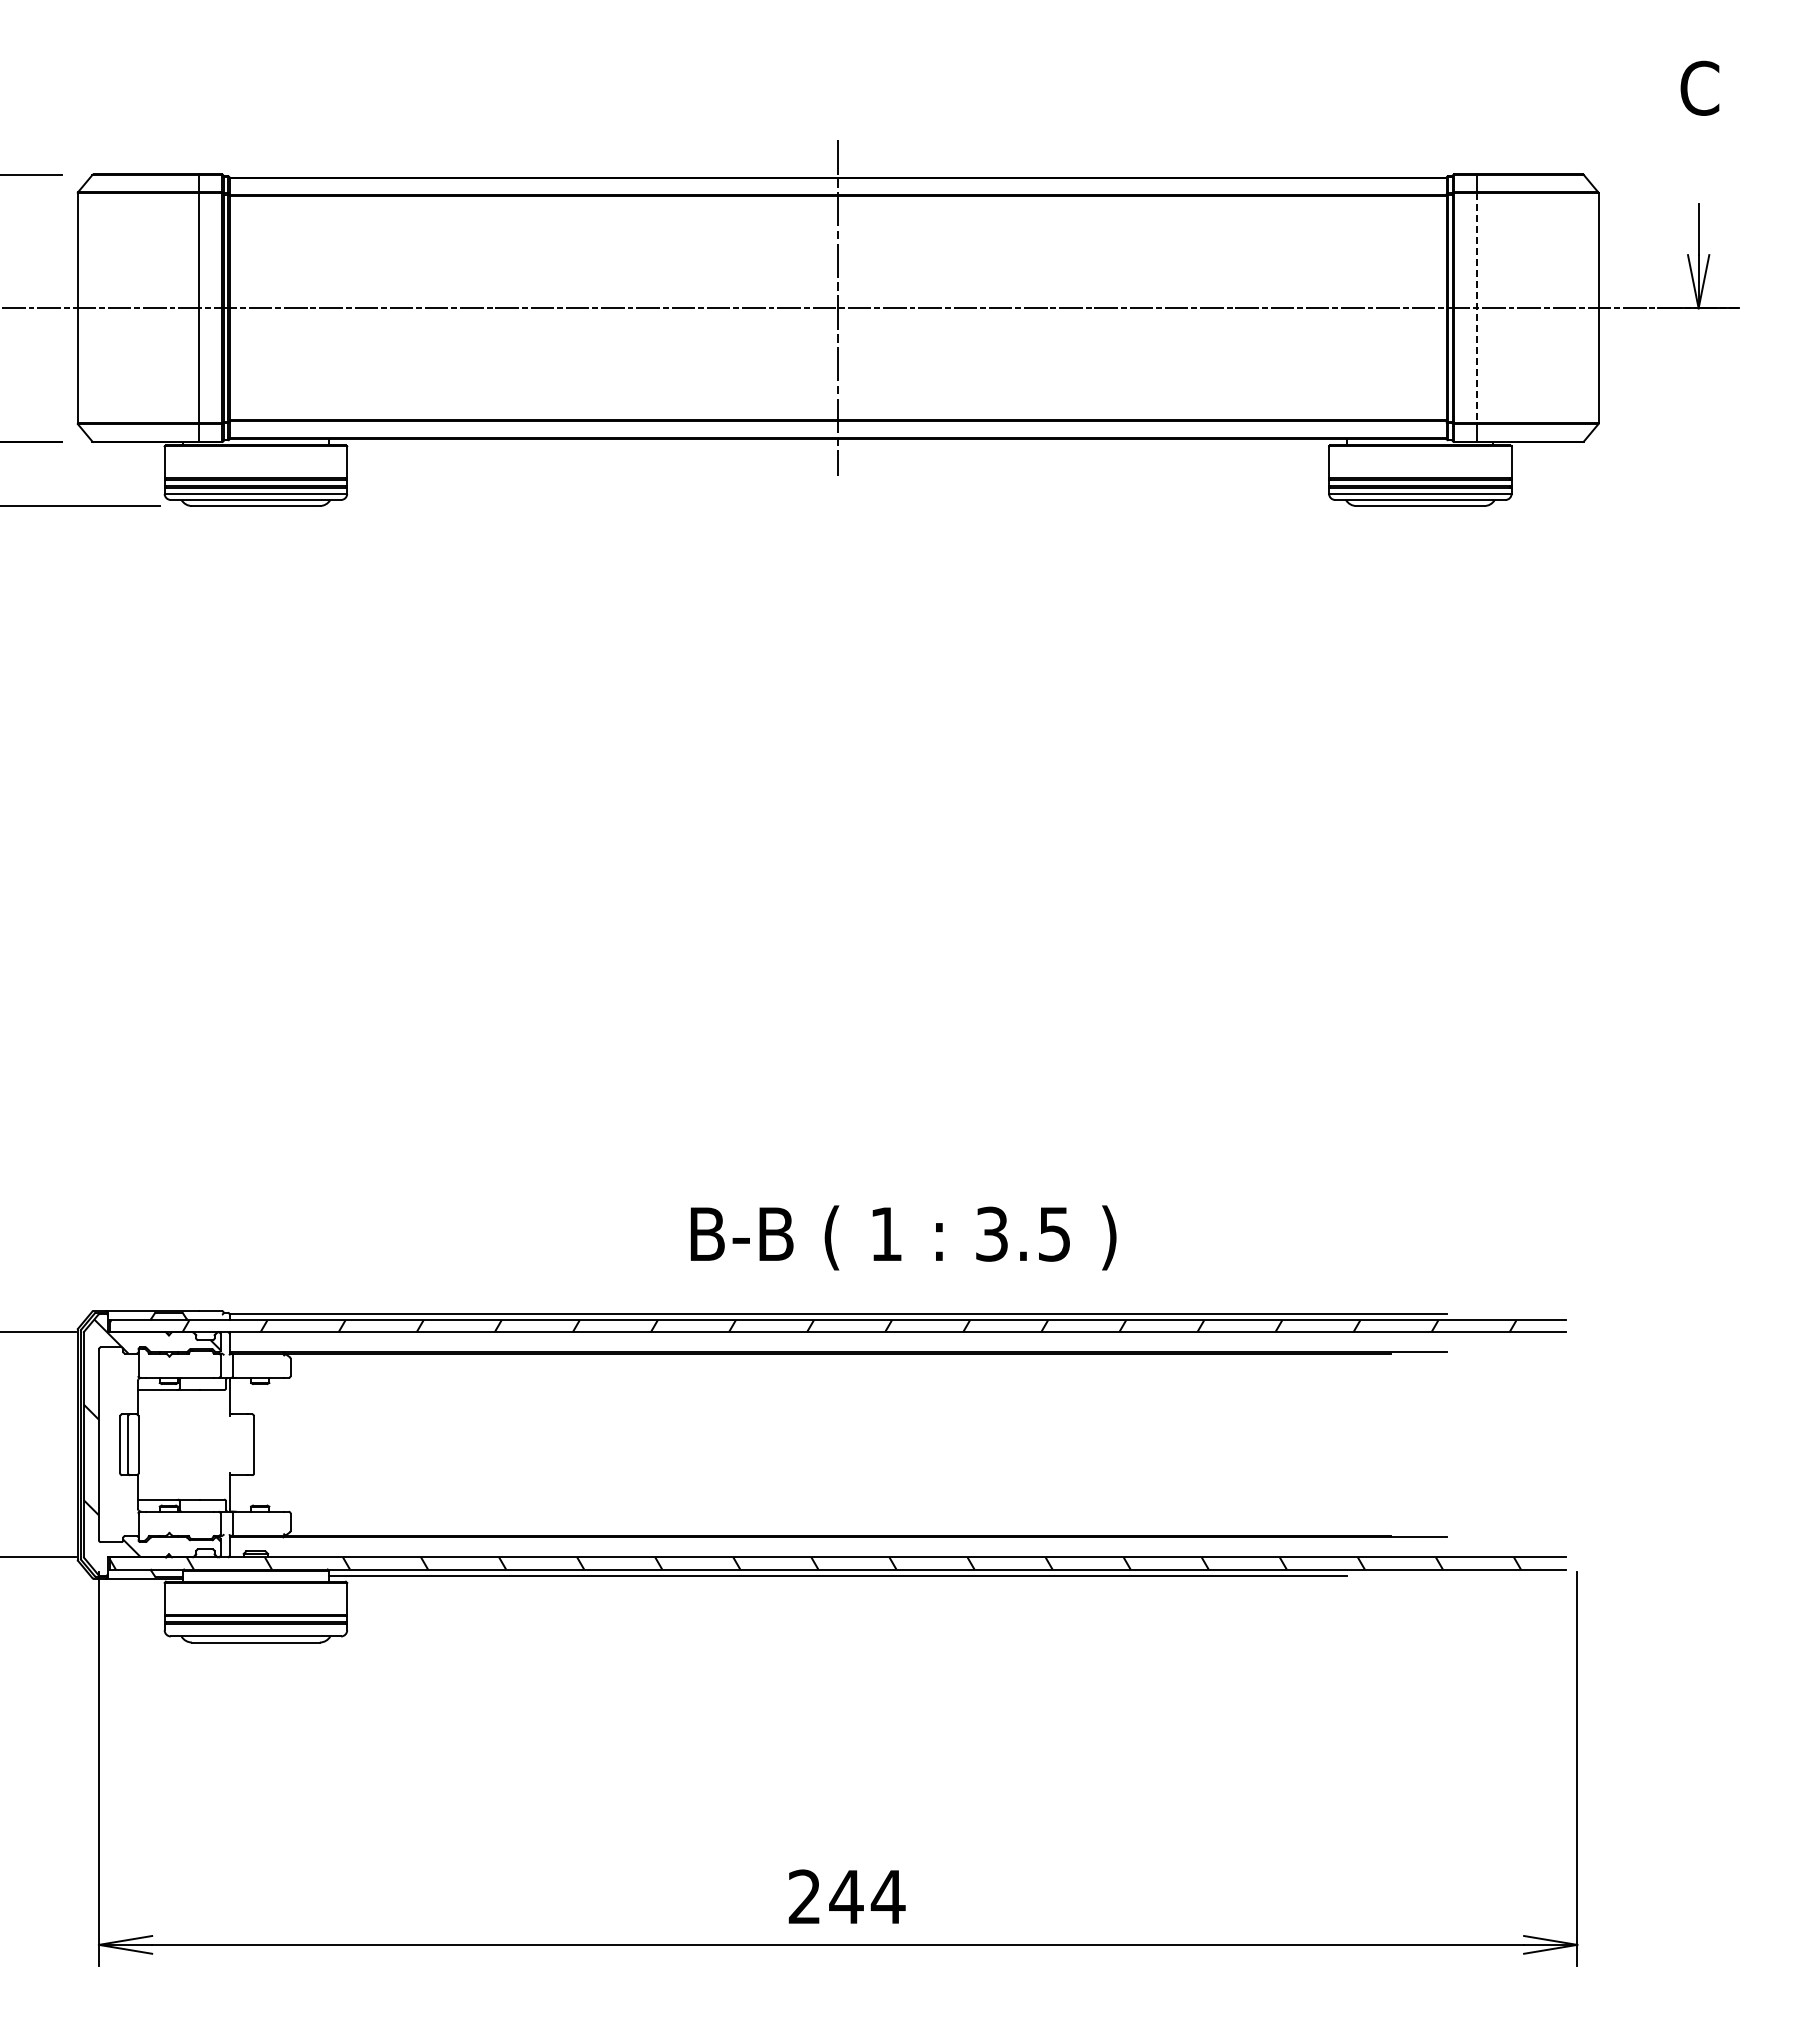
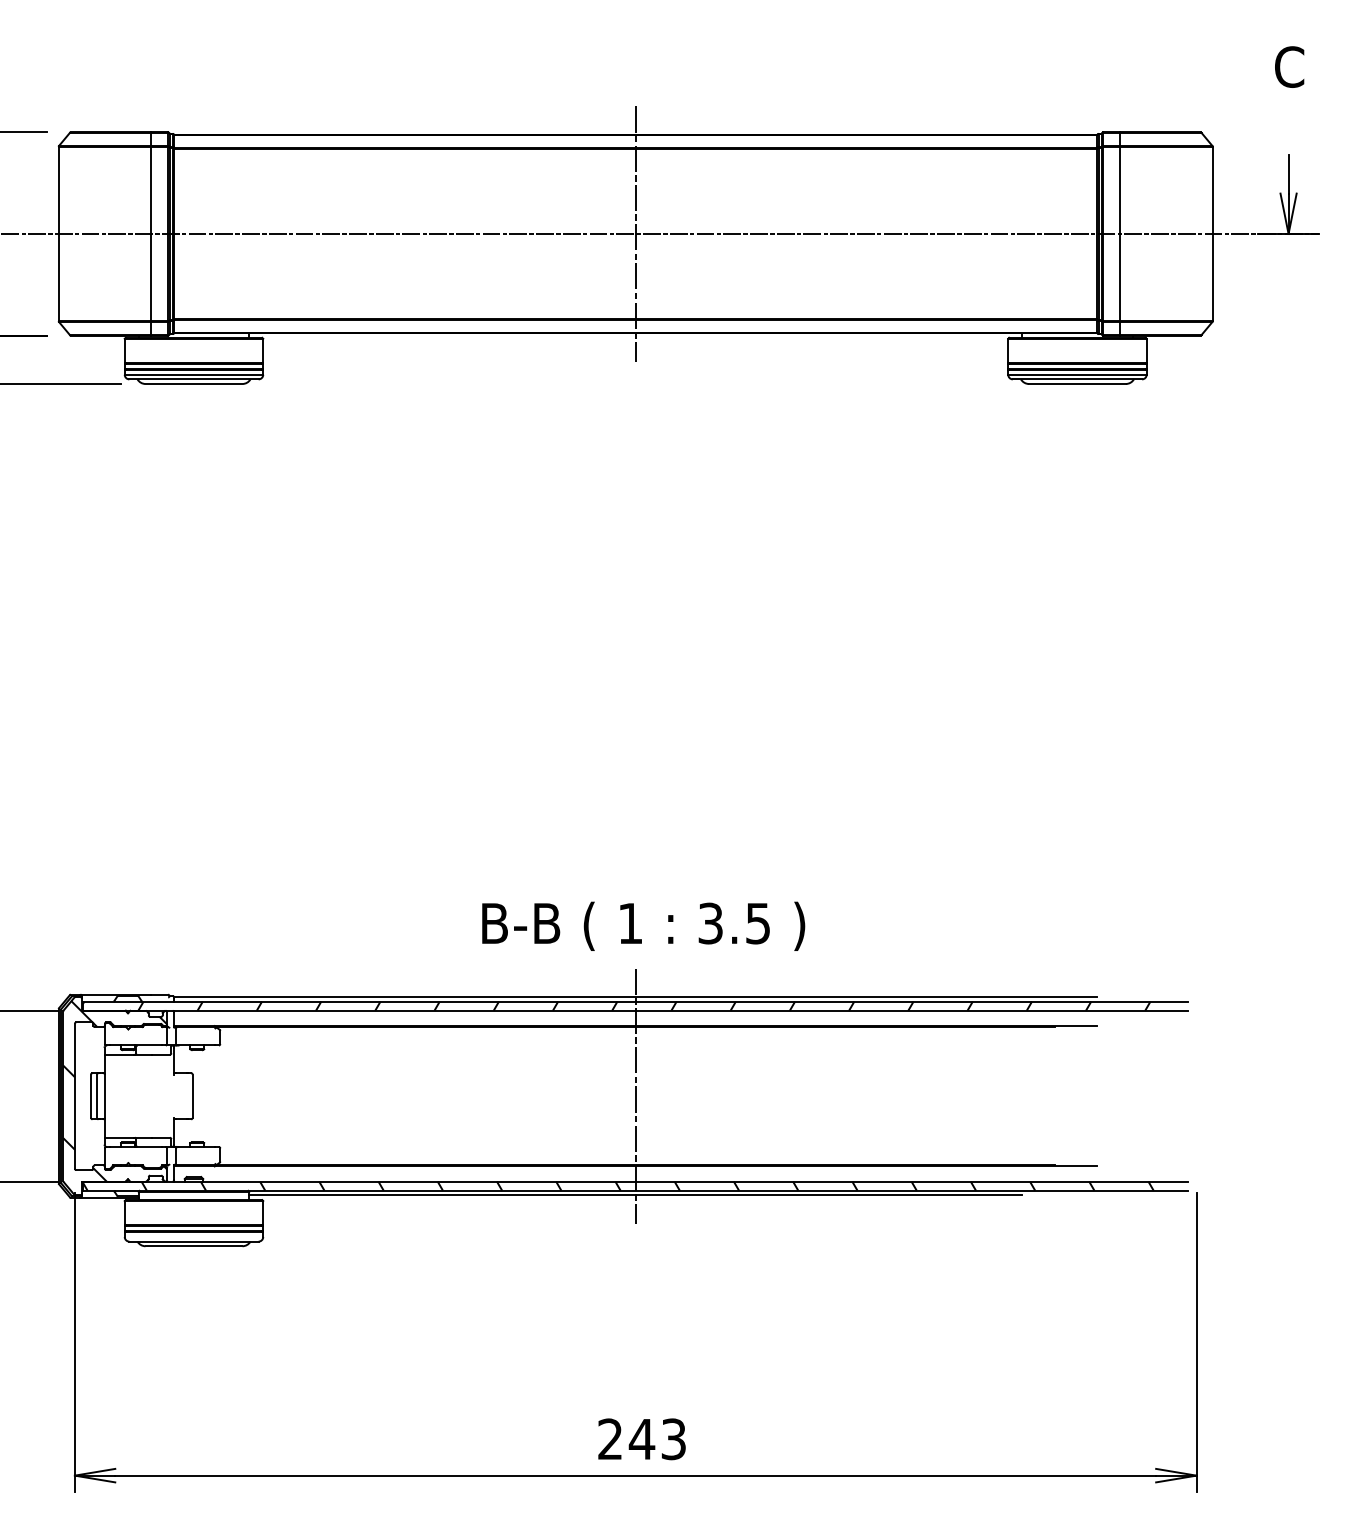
line: (1476, 308) -> (1120, 234), dashed -> solid
text: (903, 1237) -> (643, 926), moved
line: (838, 1444) -> (635, 1095), added
text: (887, 1896) -> (673, 1438), 244 -> 243

